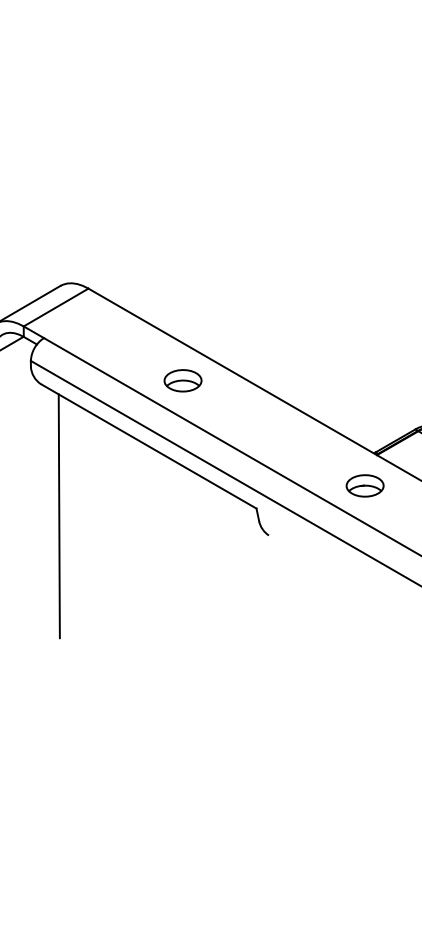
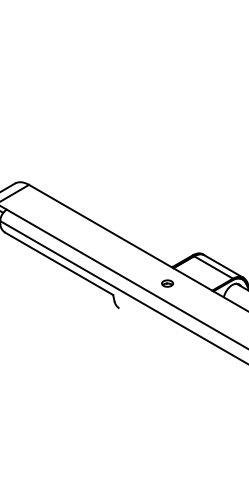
part: (183, 379) -> (76, 230), removed
part: (364, 485) -> (167, 283), size x0.6
line: (59, 515) -> (14, 298), removed

